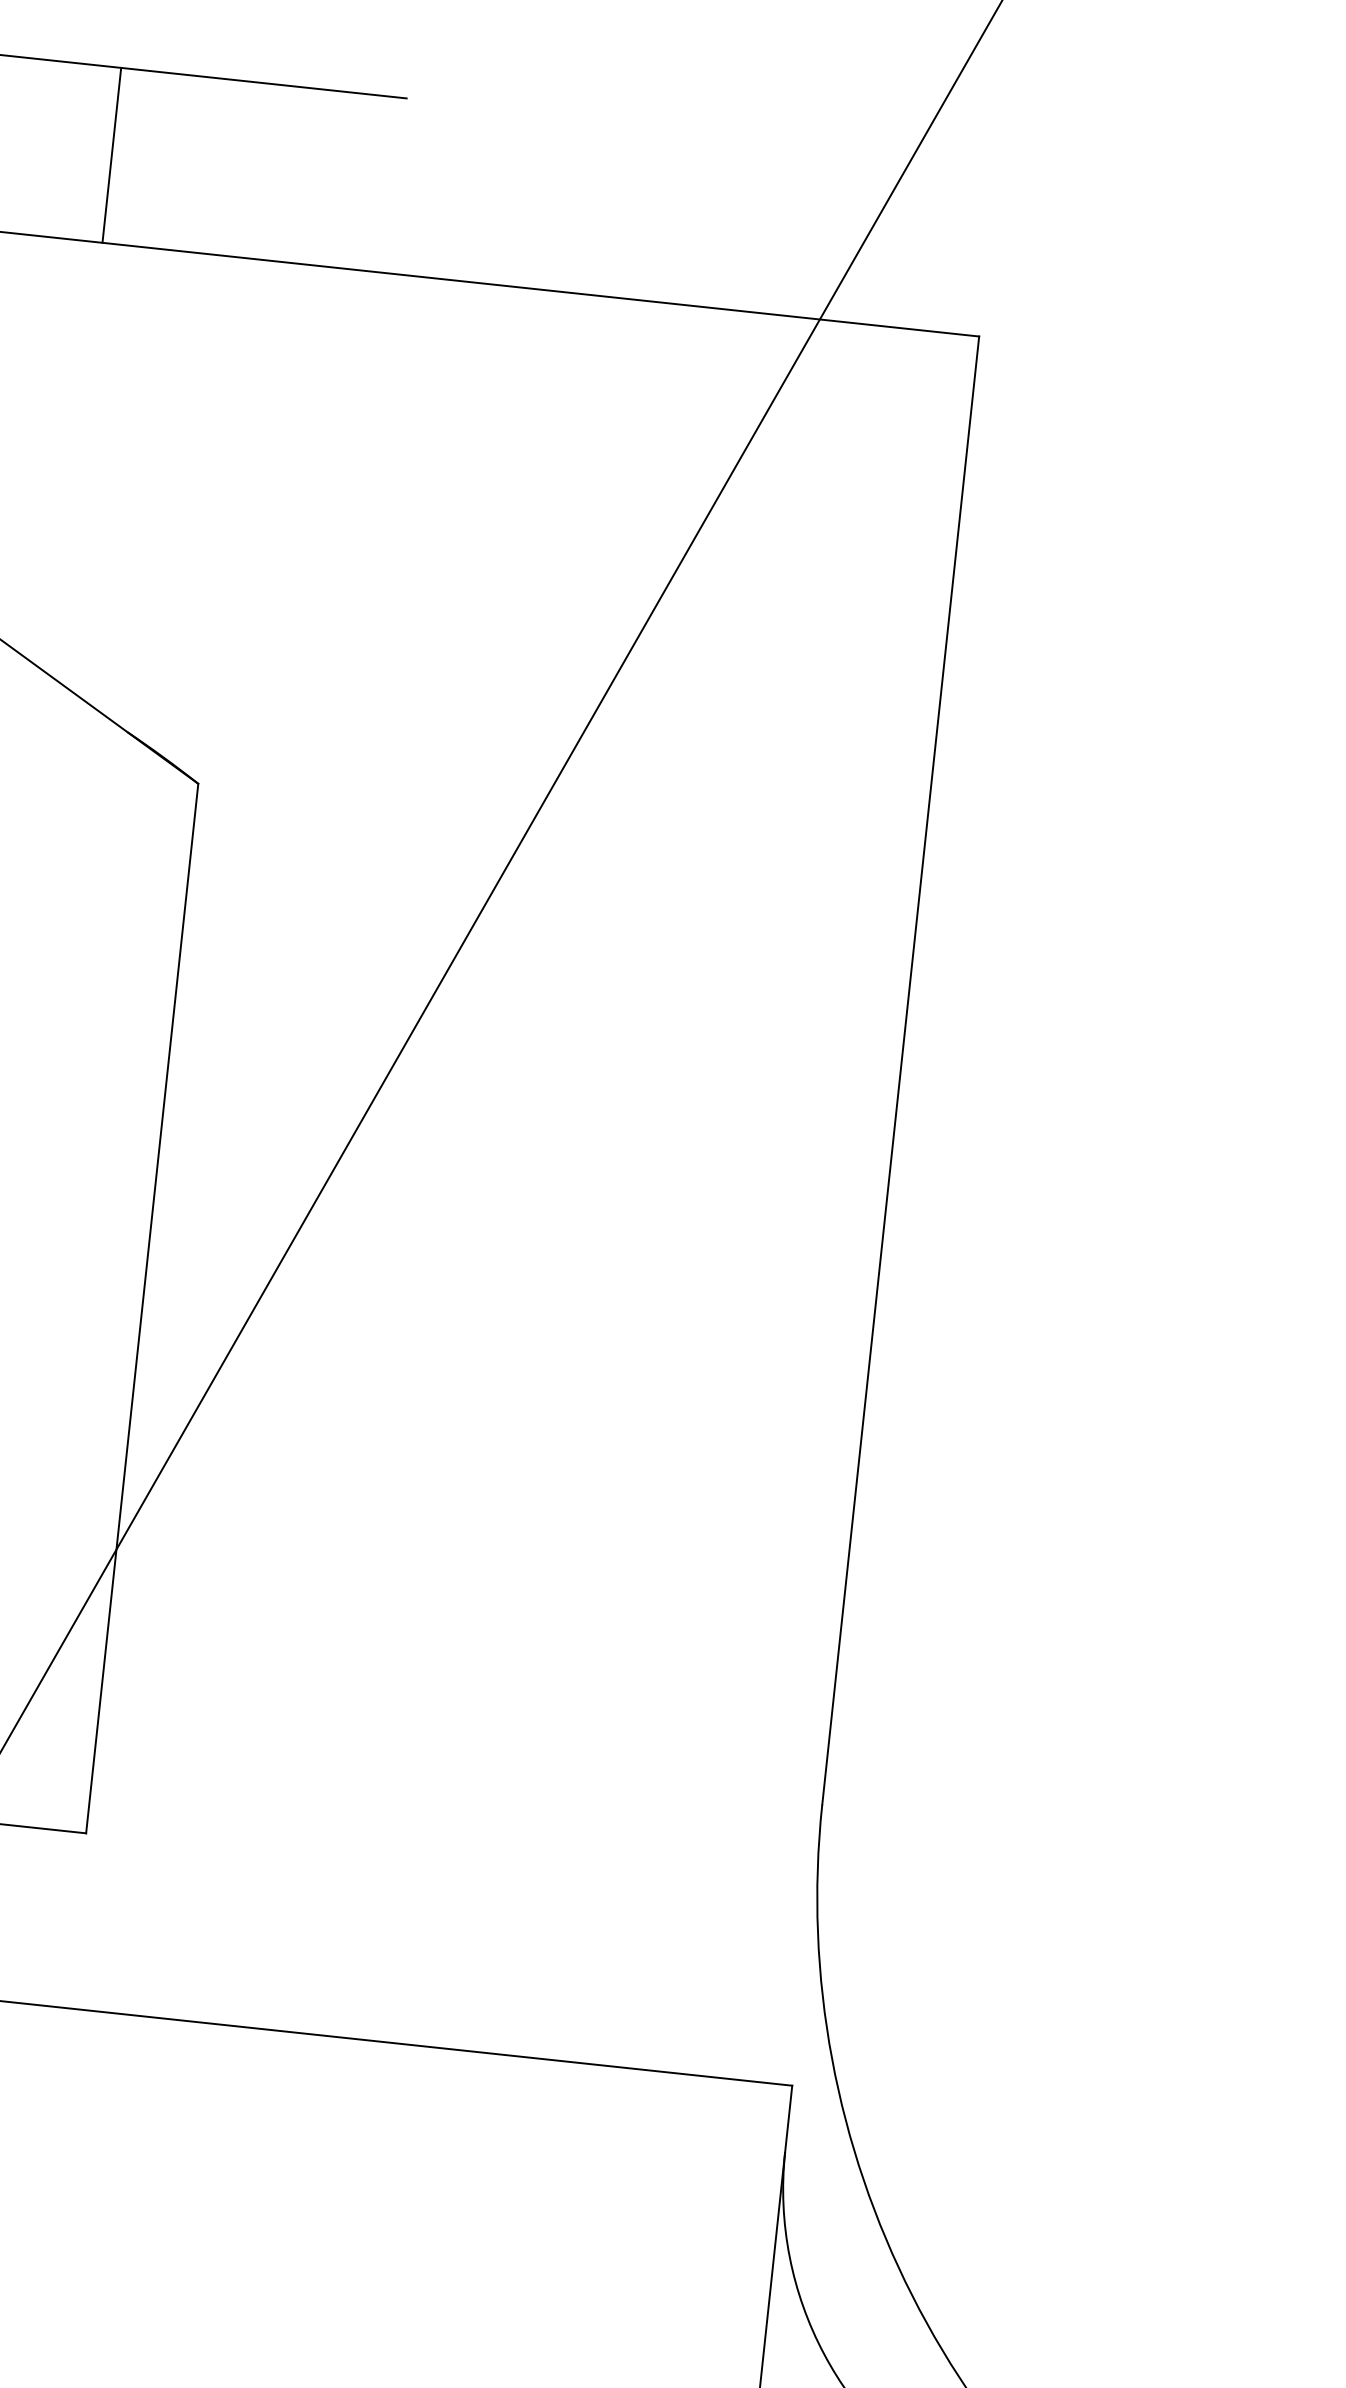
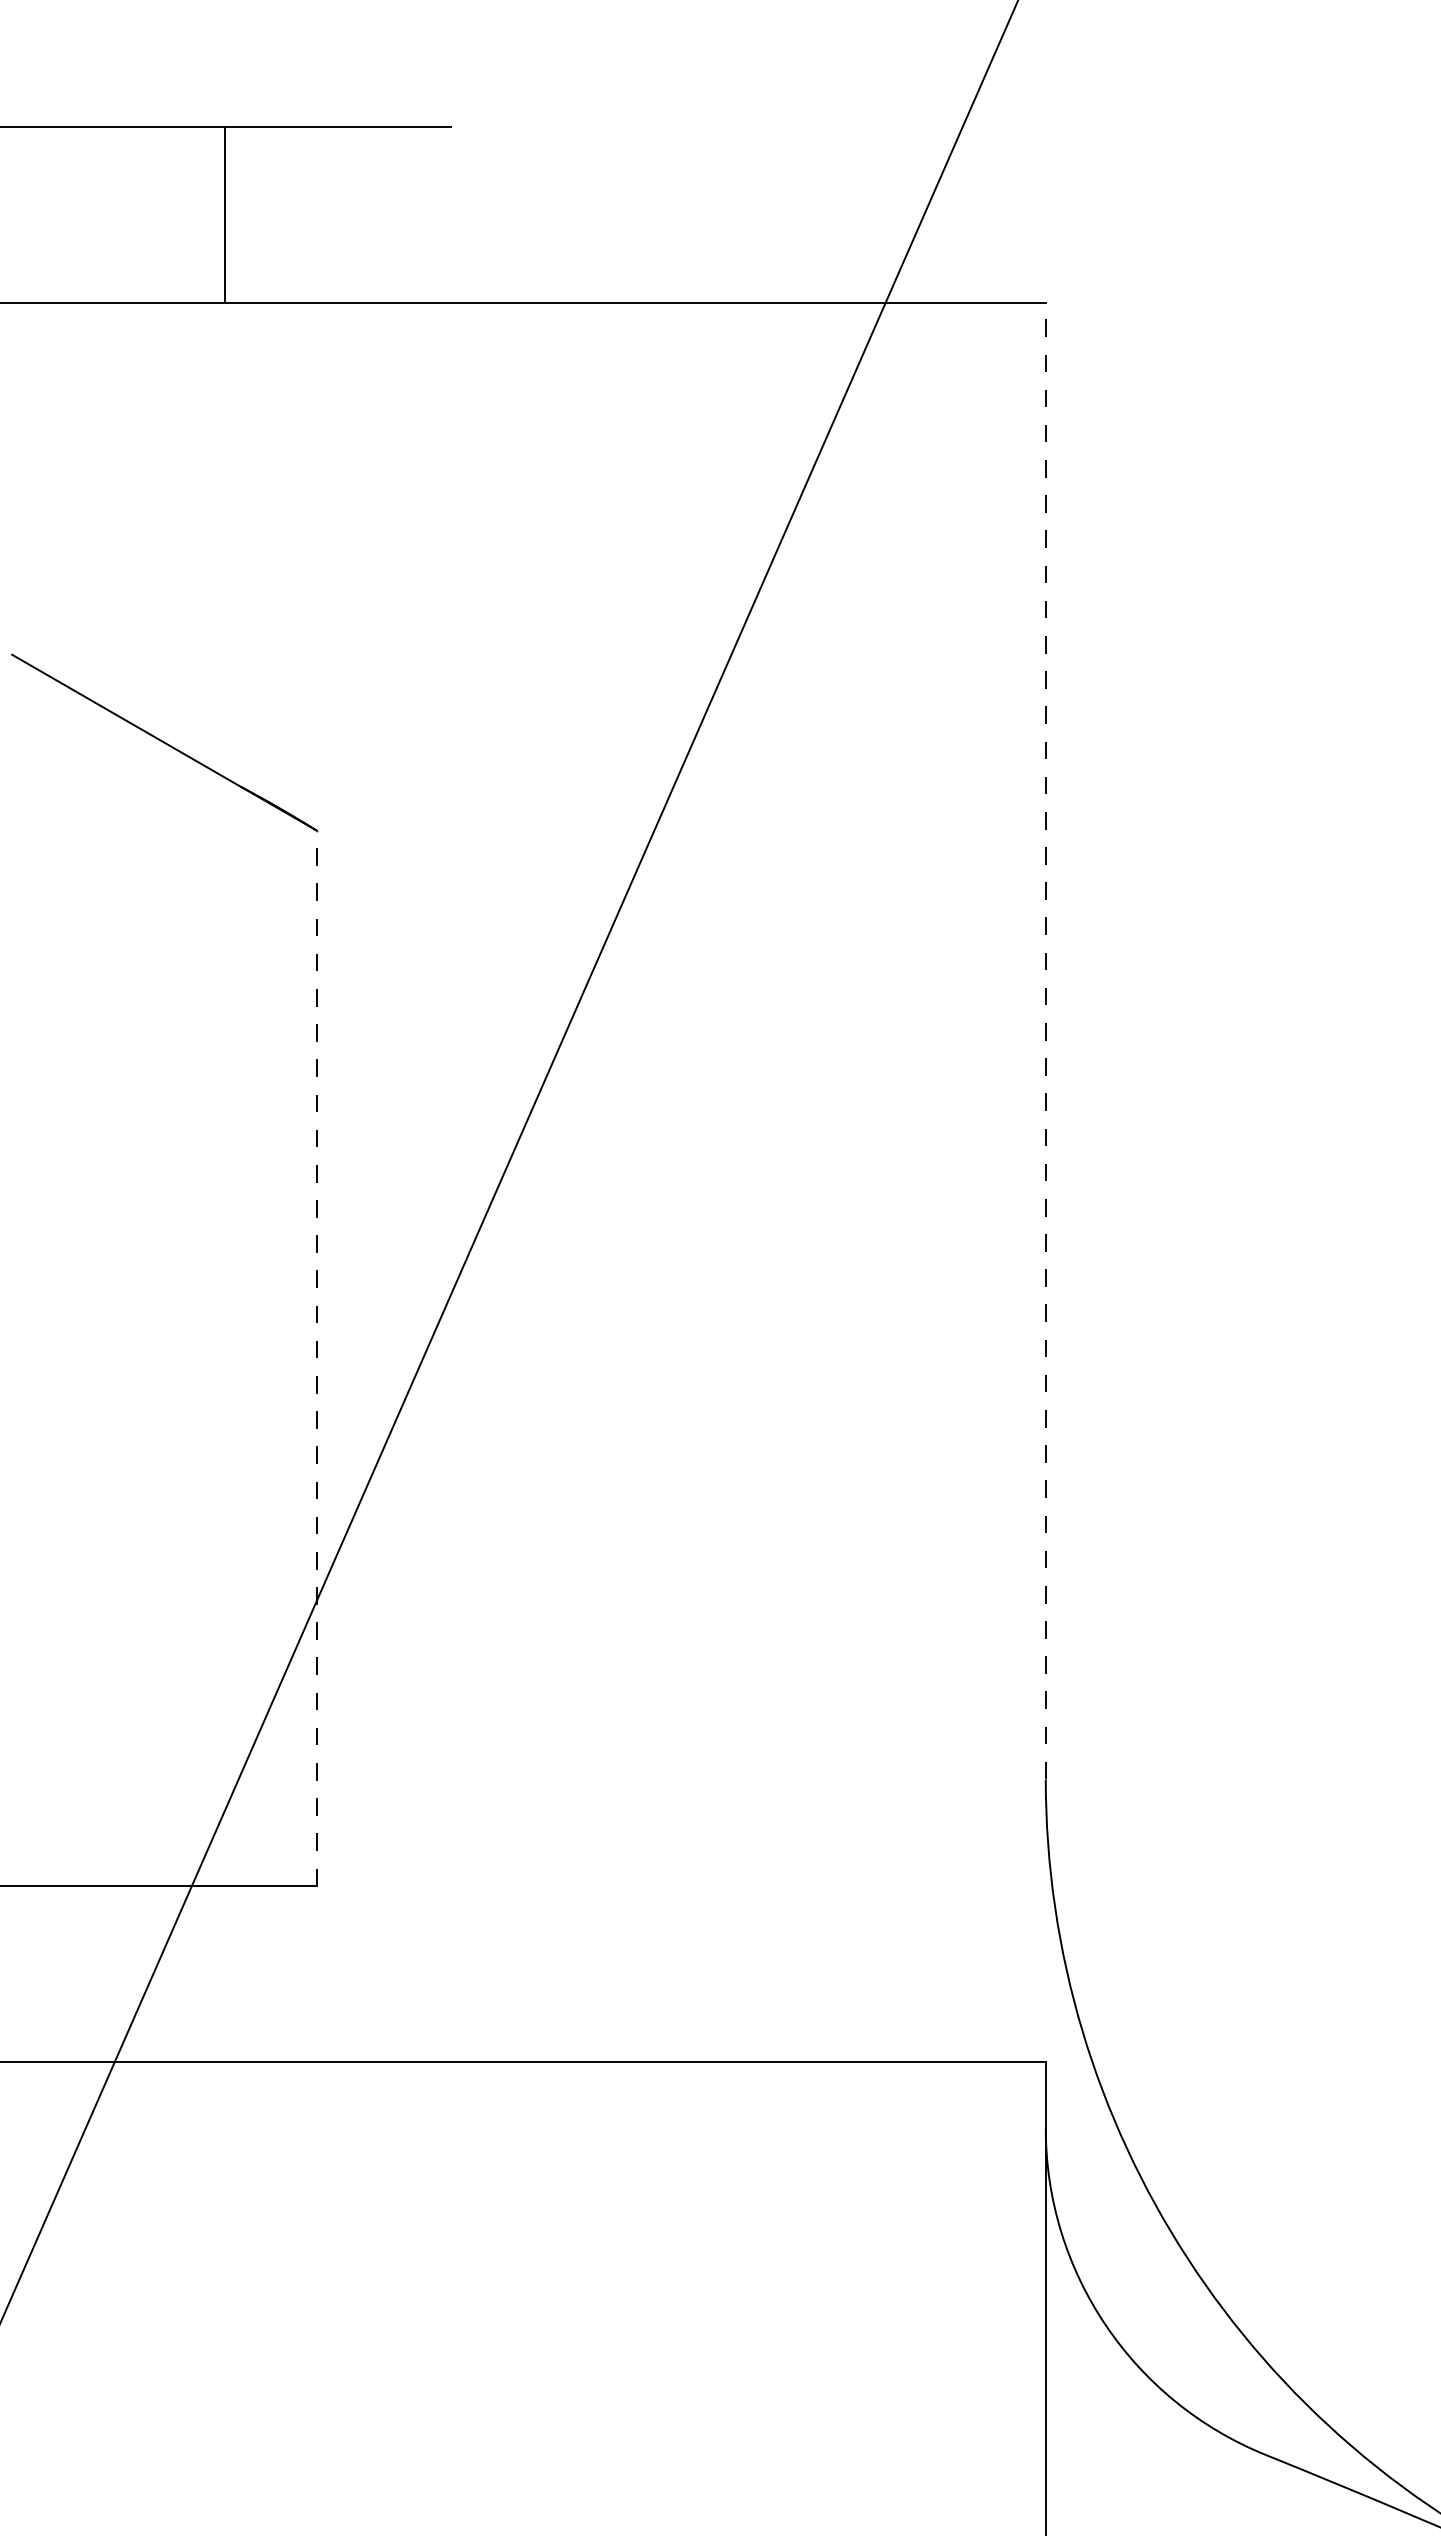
line: (112, 154) -> (225, 214), moved
line: (900, 1069) -> (1045, 1040), solid -> dashed
line: (141, 1308) -> (316, 1358), solid -> dashed

